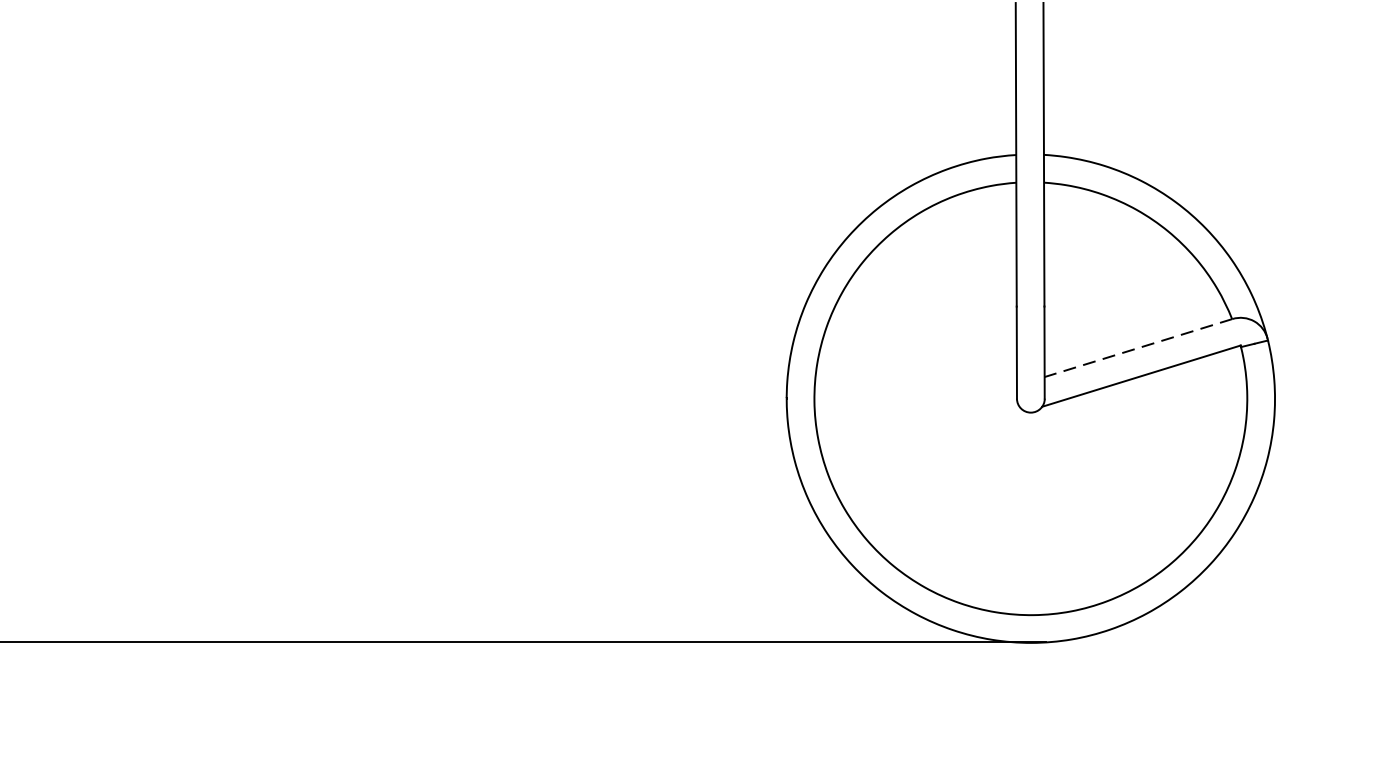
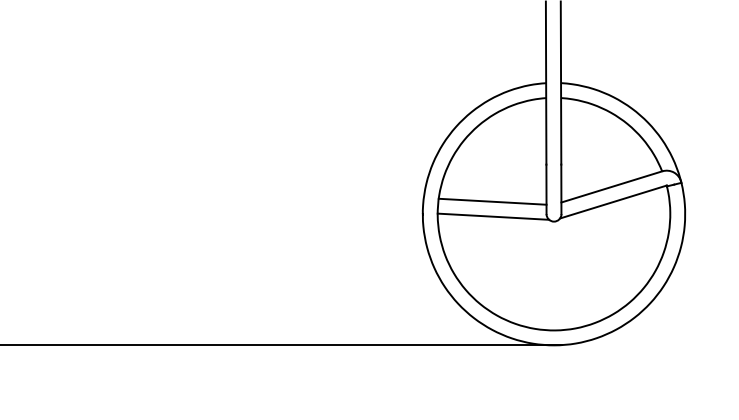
line: (1137, 347) -> (611, 186), dashed -> solid
line: (916, 375) -> (492, 201), added
line: (918, 403) -> (493, 216), added

